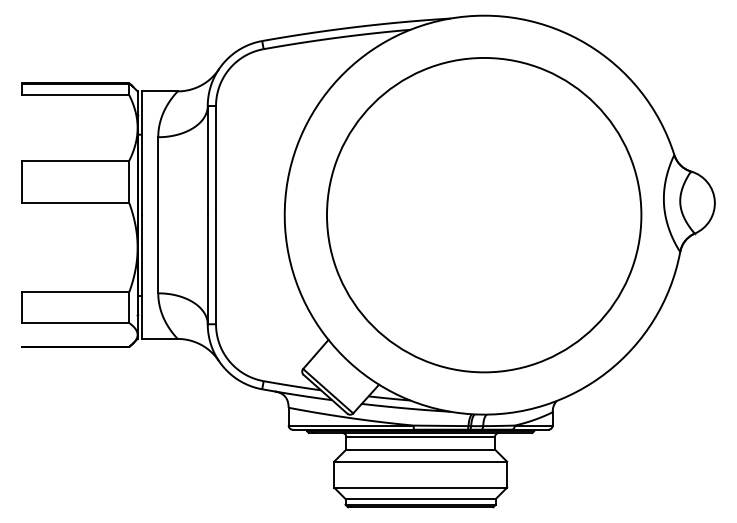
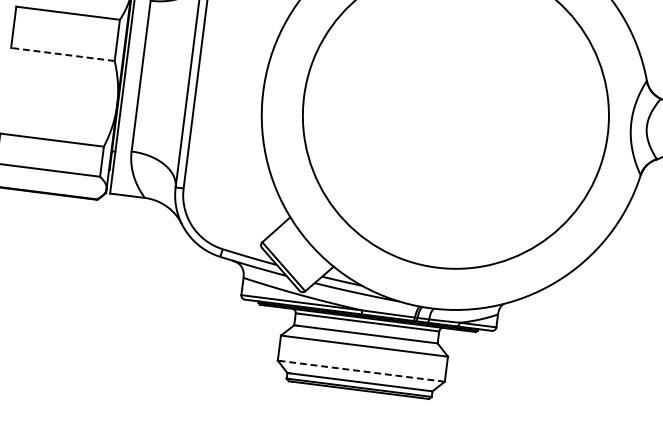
line: (75, 203) -> (62, 54), solid -> dashed
line: (422, 487) -> (363, 371), solid -> dashed

